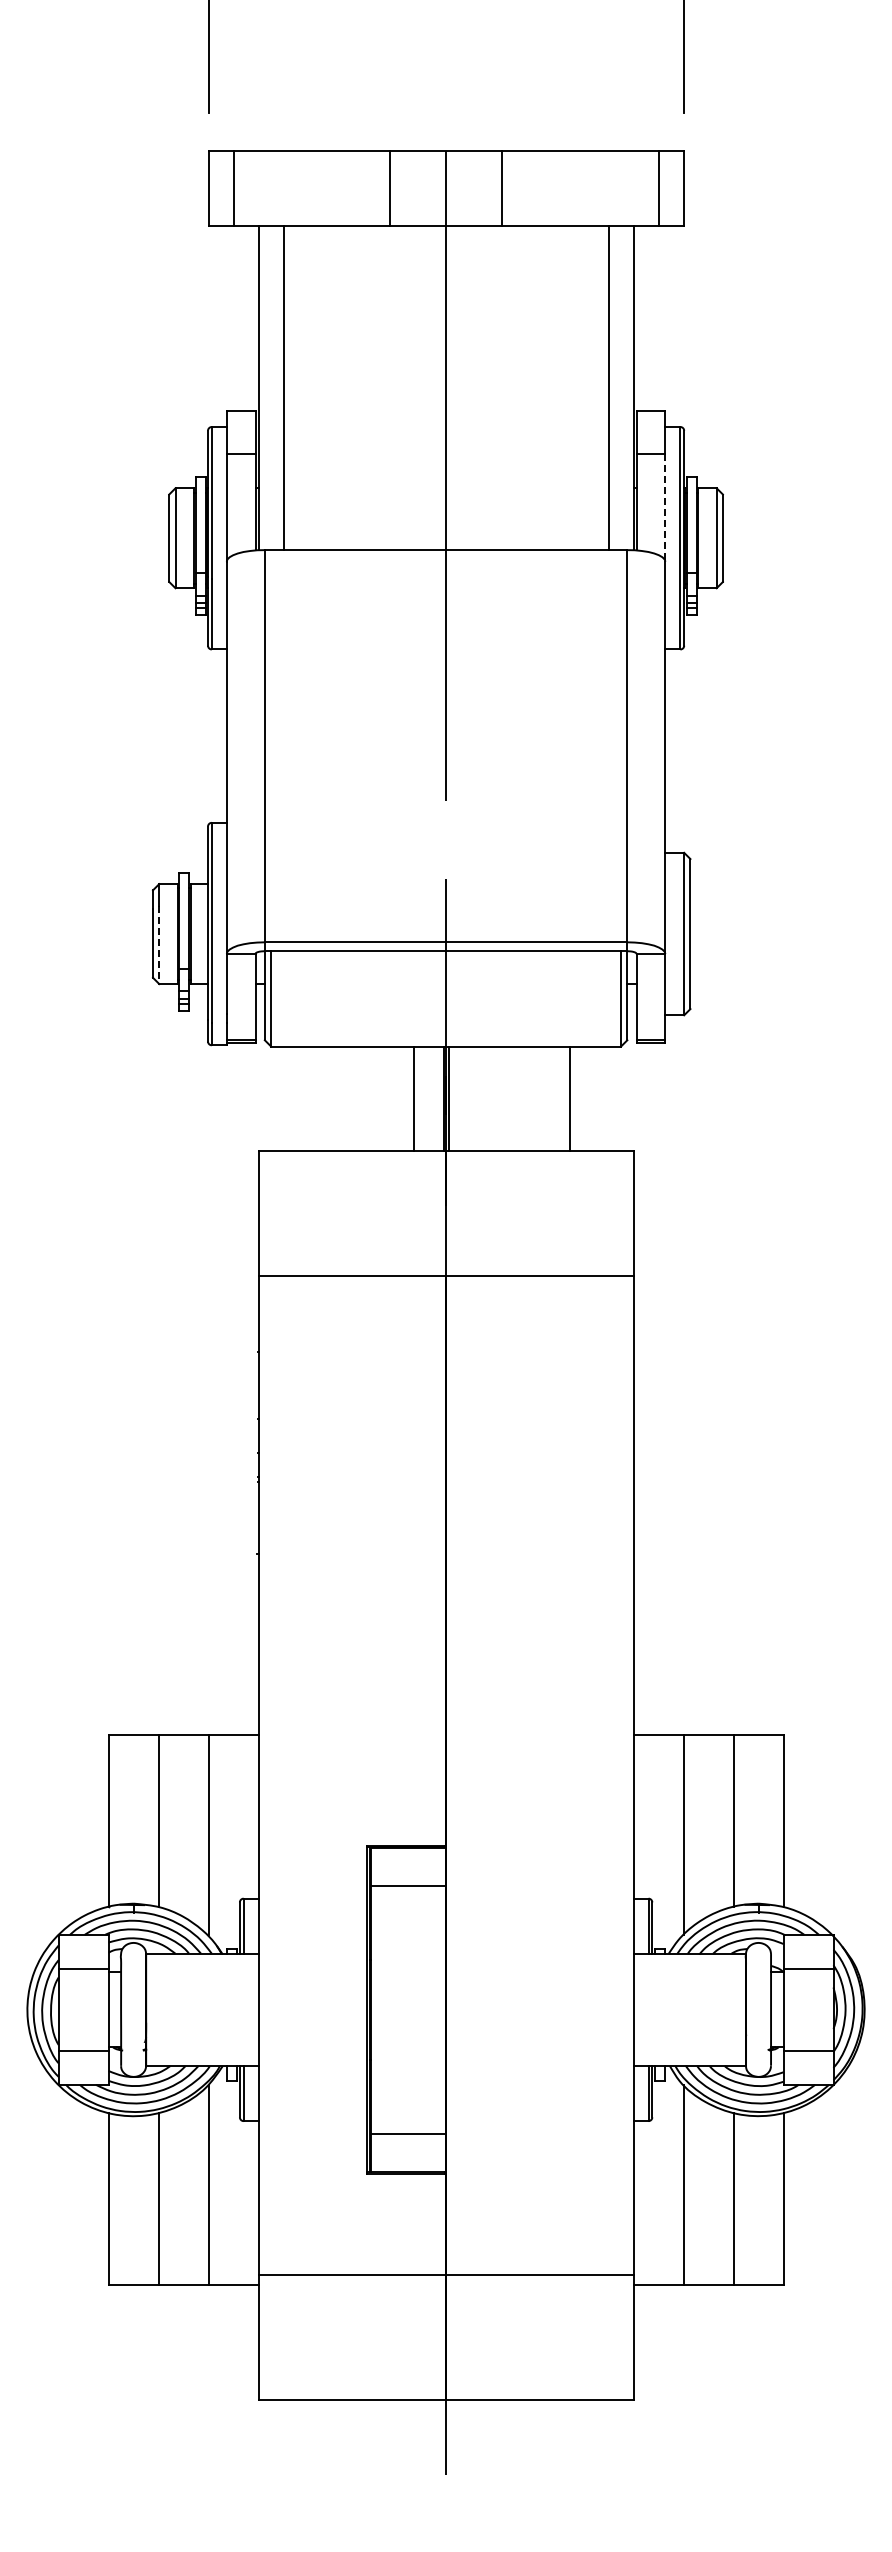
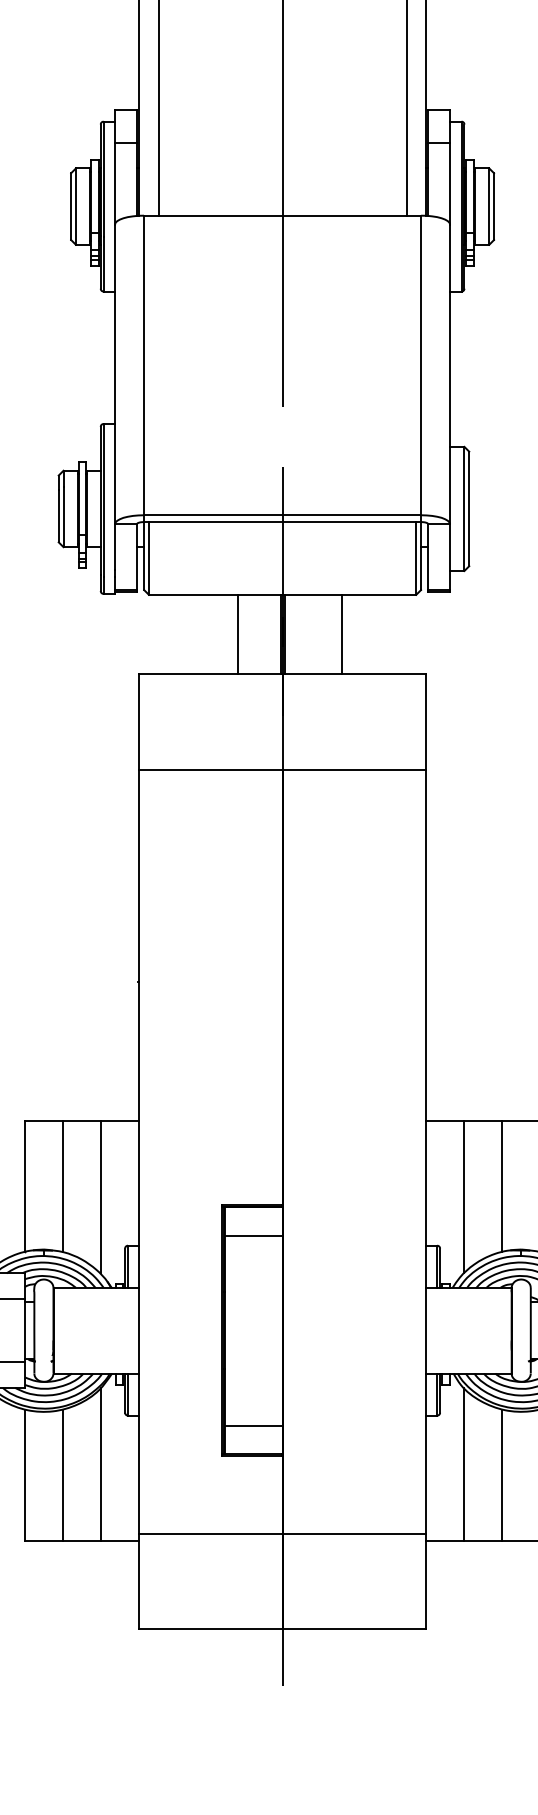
line: (665, 508) -> (450, 183), dashed -> solid
line: (159, 945) -> (63, 517), dashed -> solid
line: (414, 1098) -> (237, 634), moved
line: (569, 1098) -> (341, 634), moved

